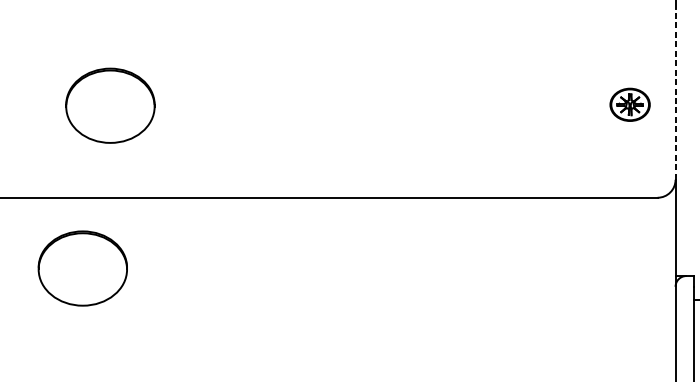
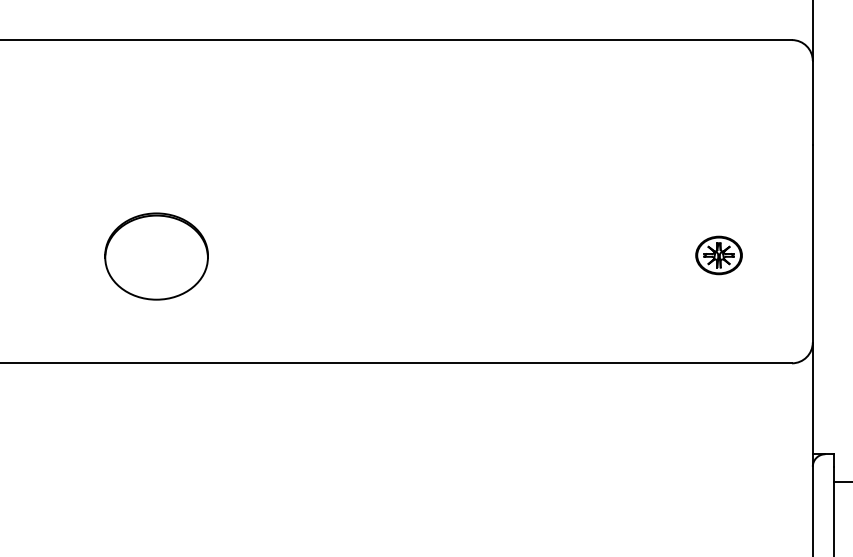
line: (675, 94) -> (812, 243), dashed -> solid
part: (629, 104) -> (718, 255), moved
part: (82, 268) -> (124, 445), removed

